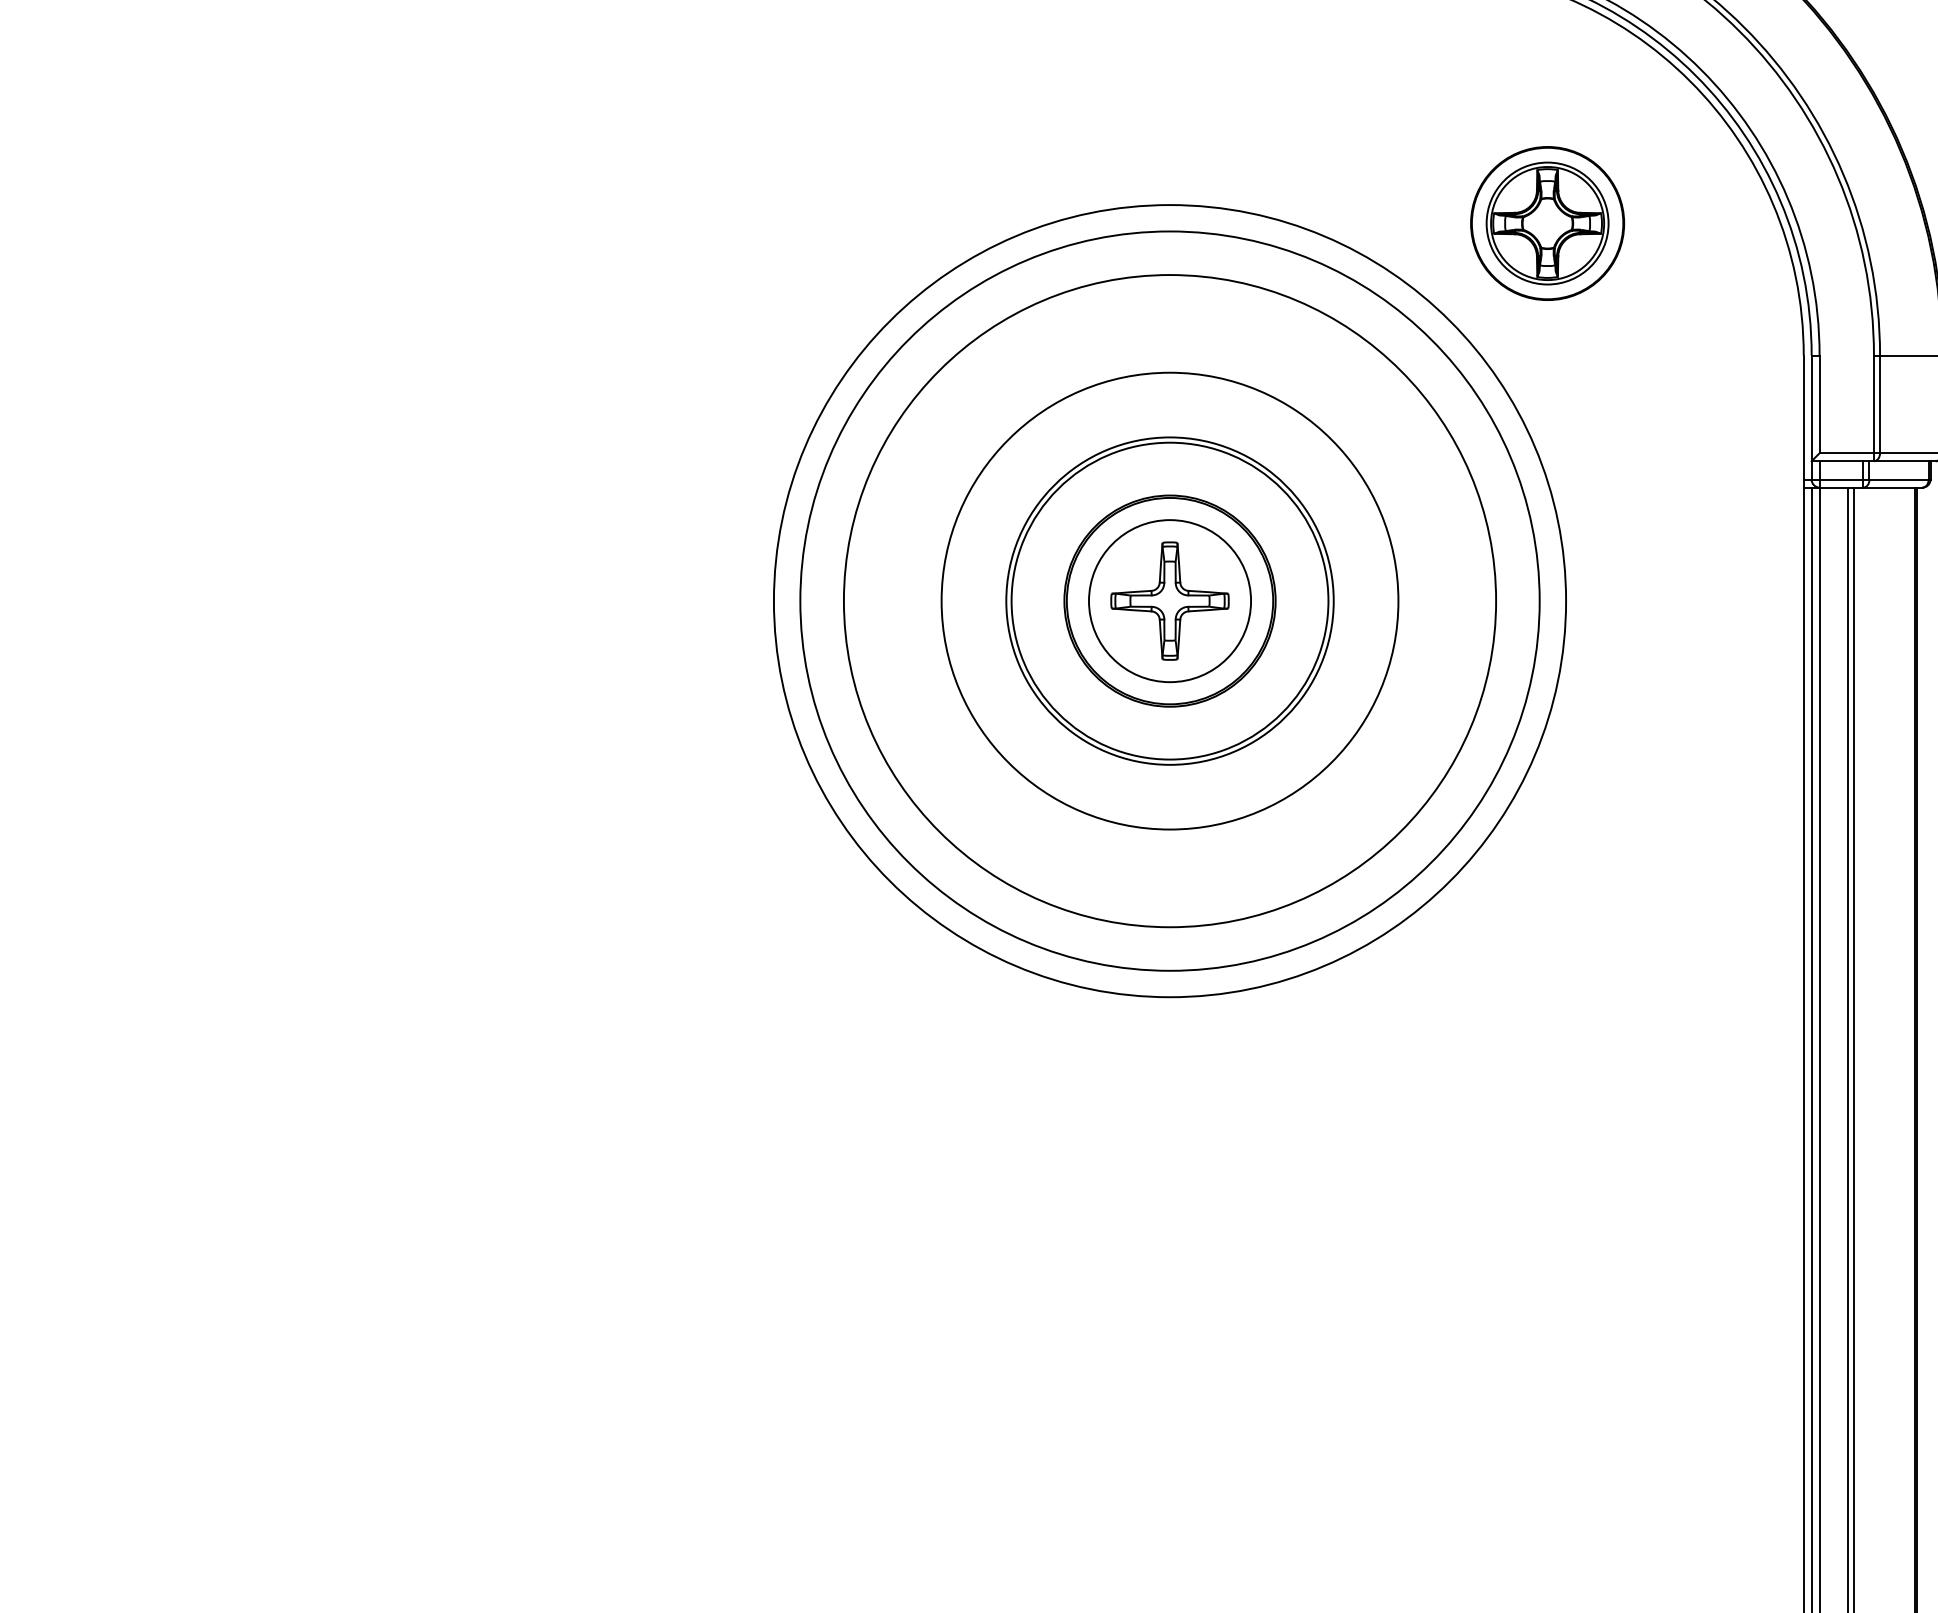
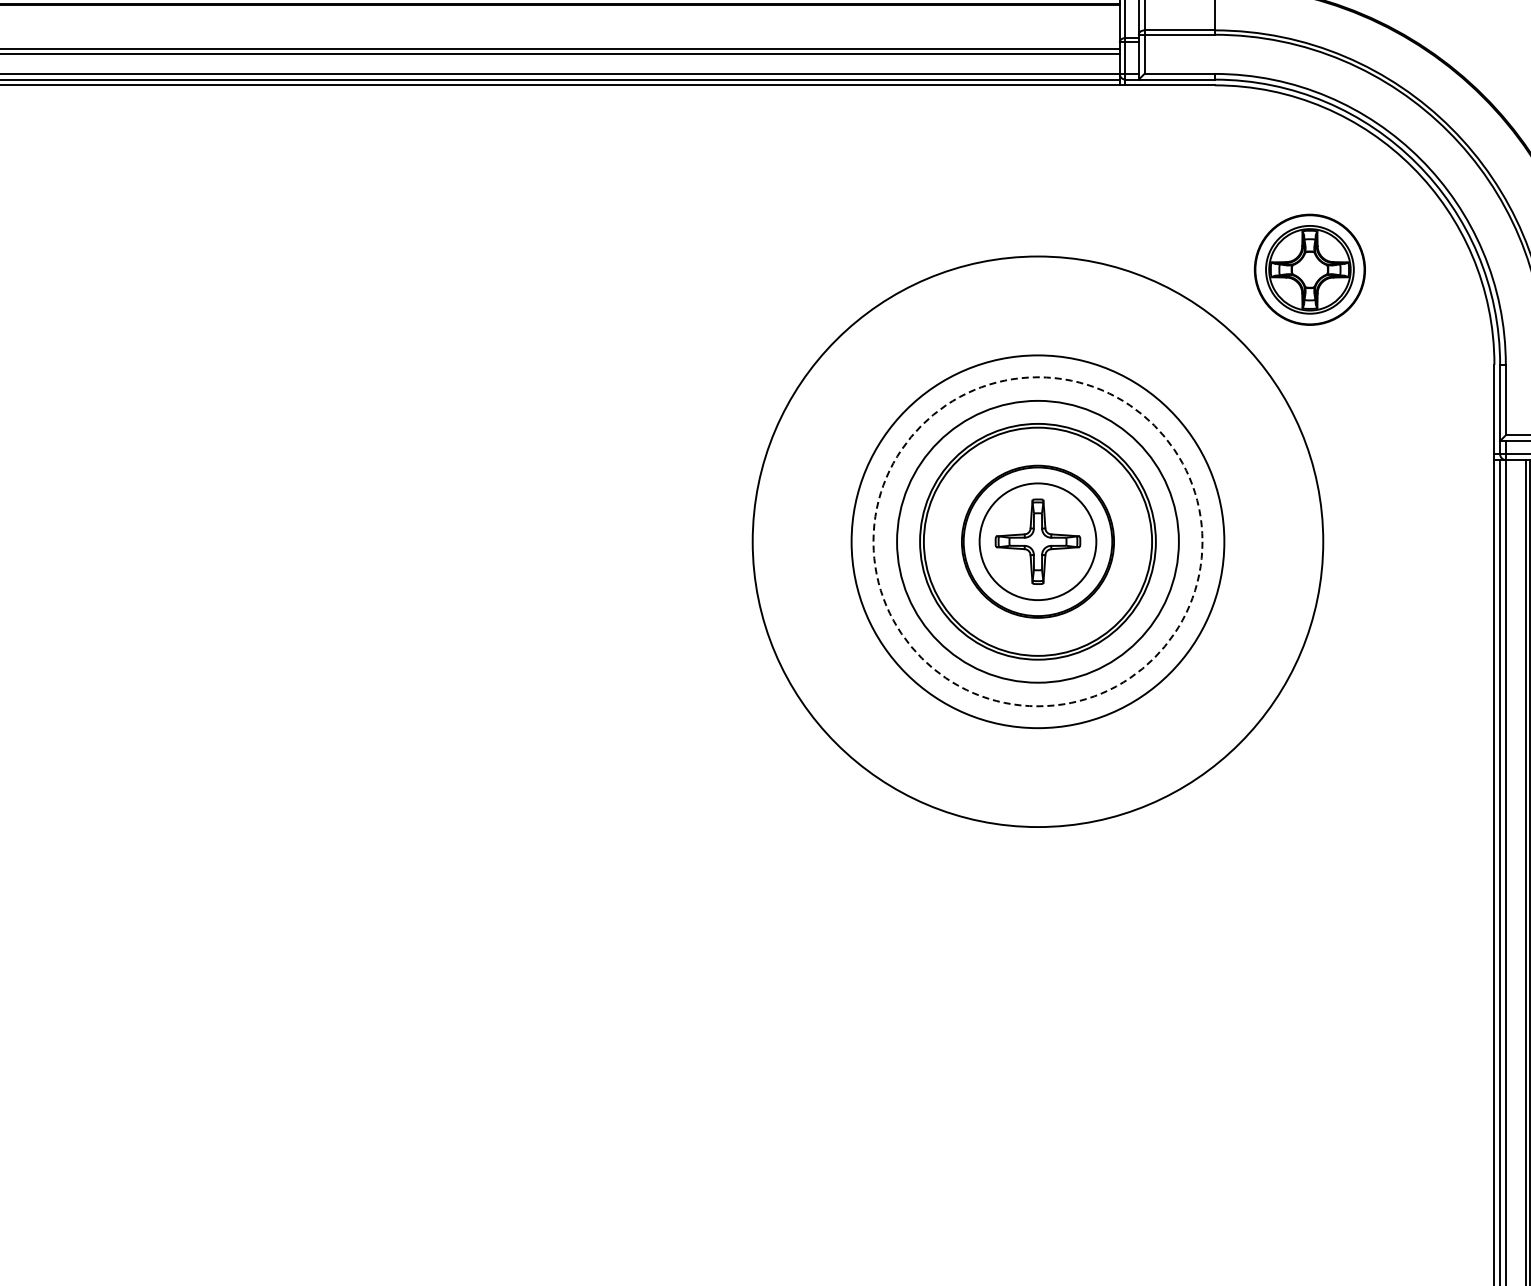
circle: (1169, 600) -> (1037, 541), size x0.6
circle: (1169, 600) -> (1037, 541), size x0.7
circle: (1169, 600) -> (1037, 541), solid -> dashed

